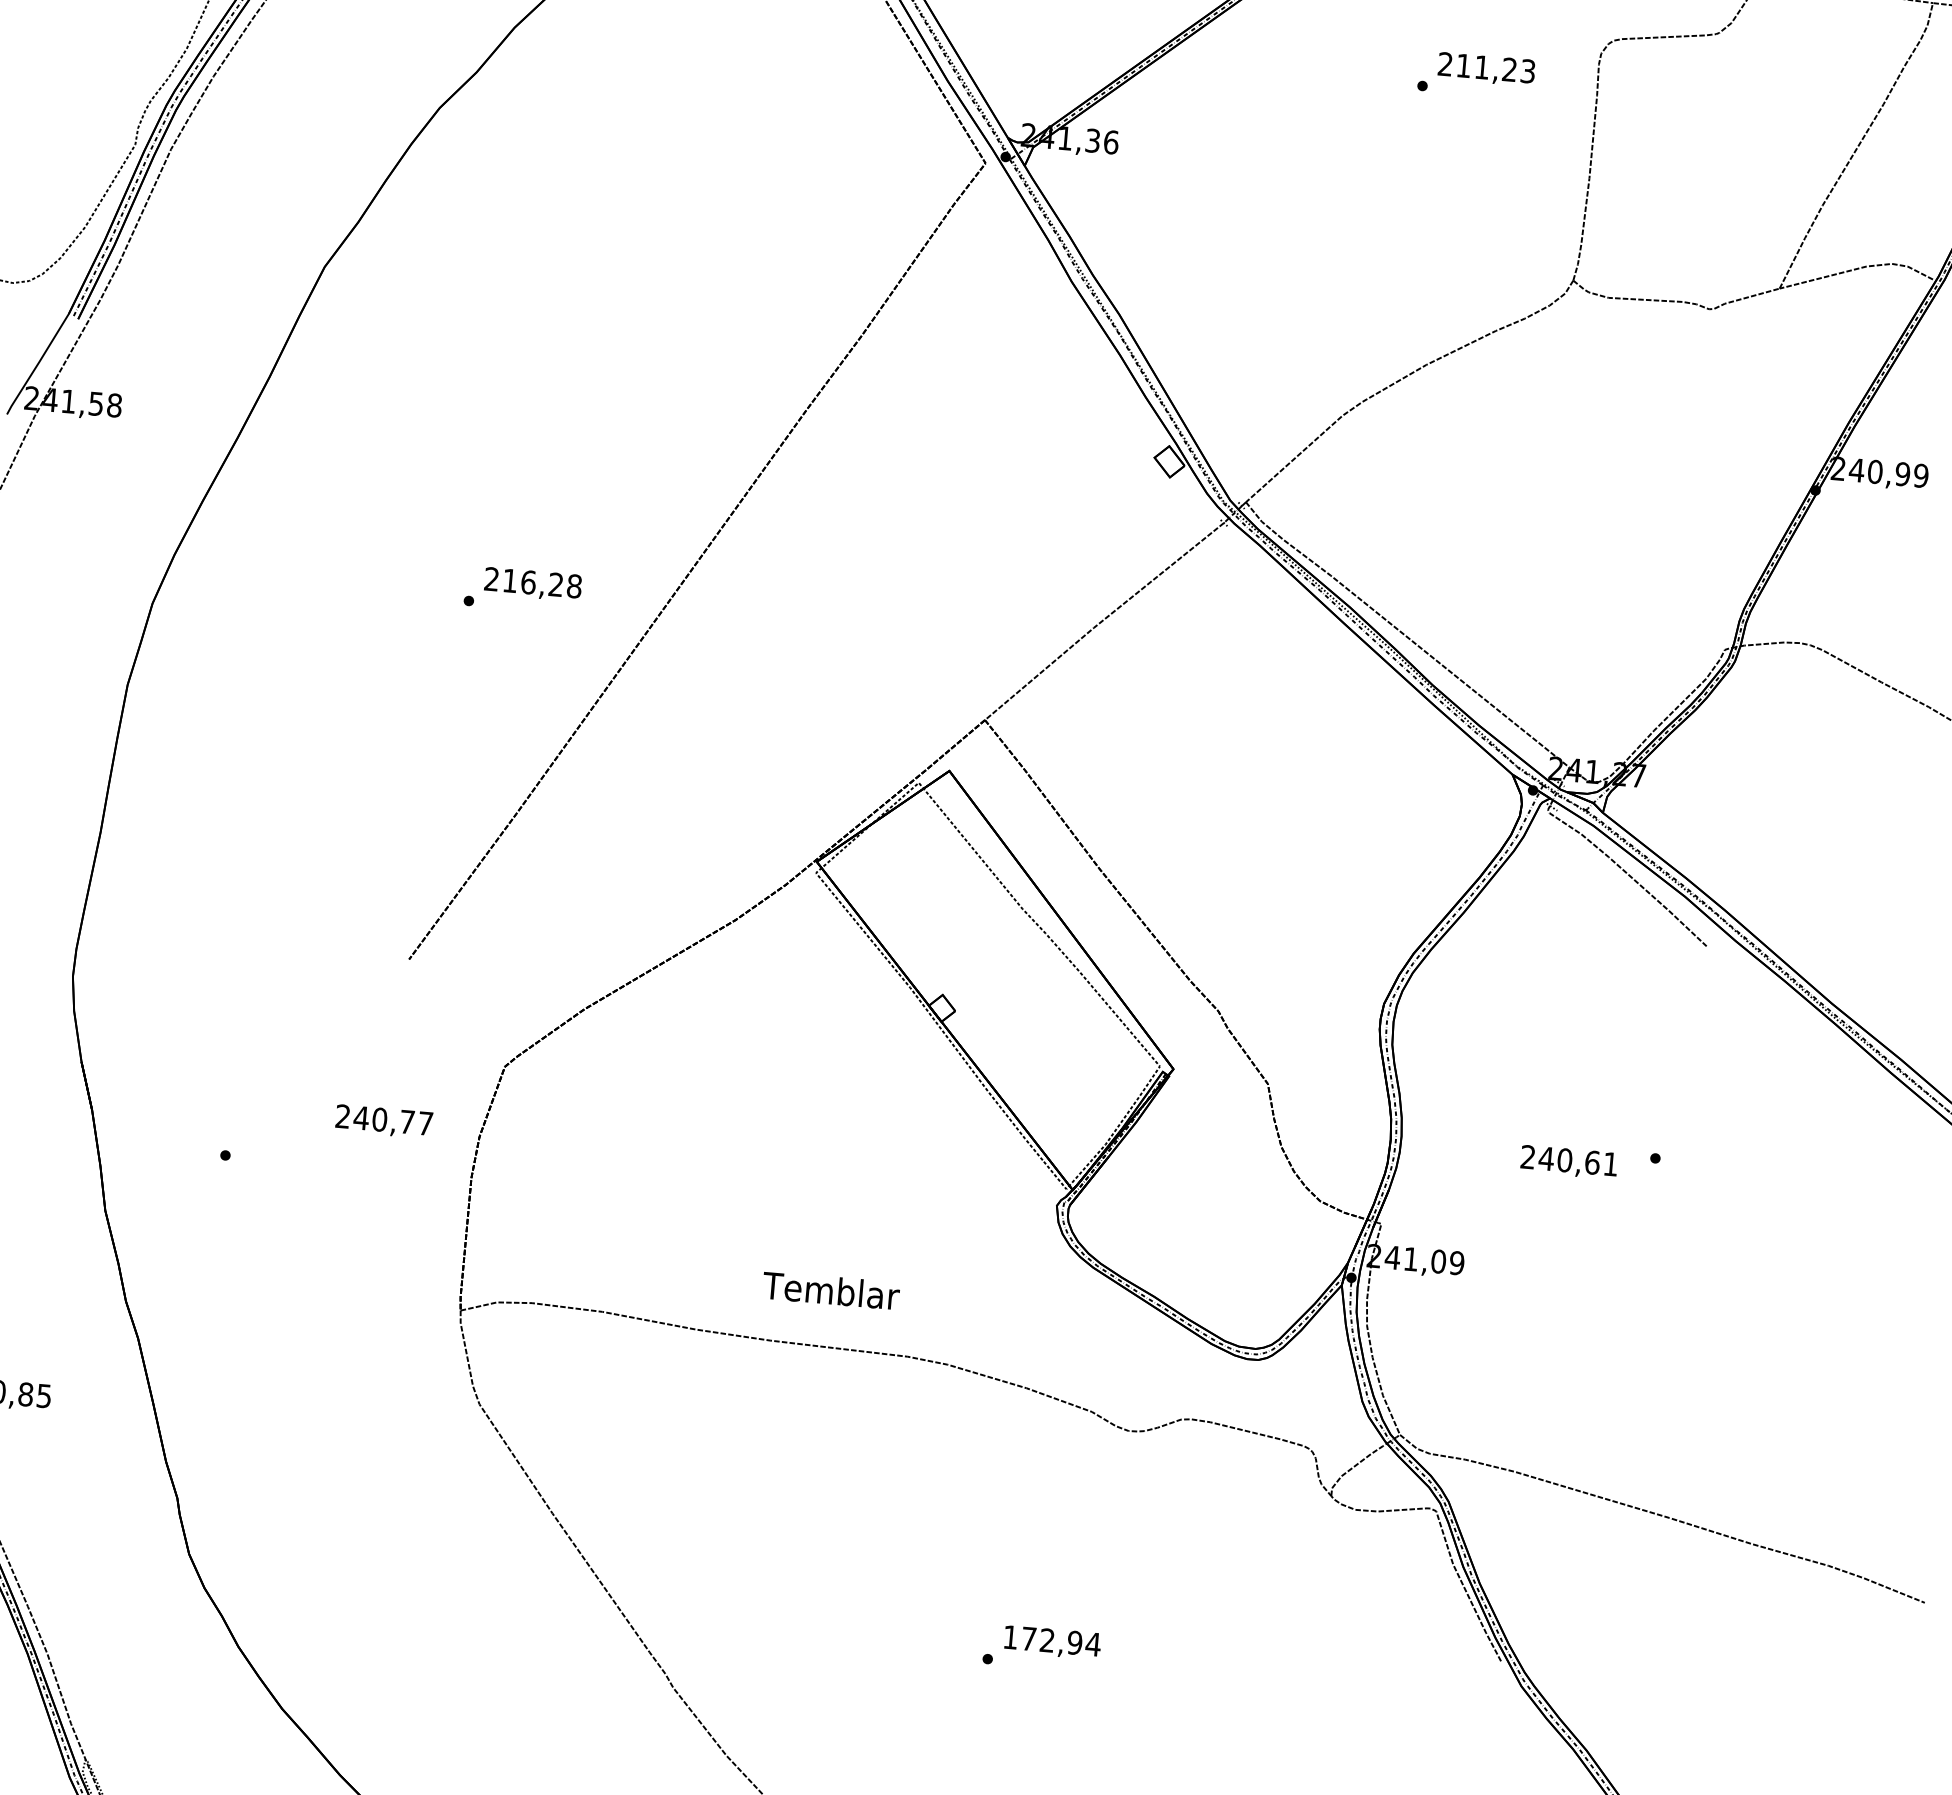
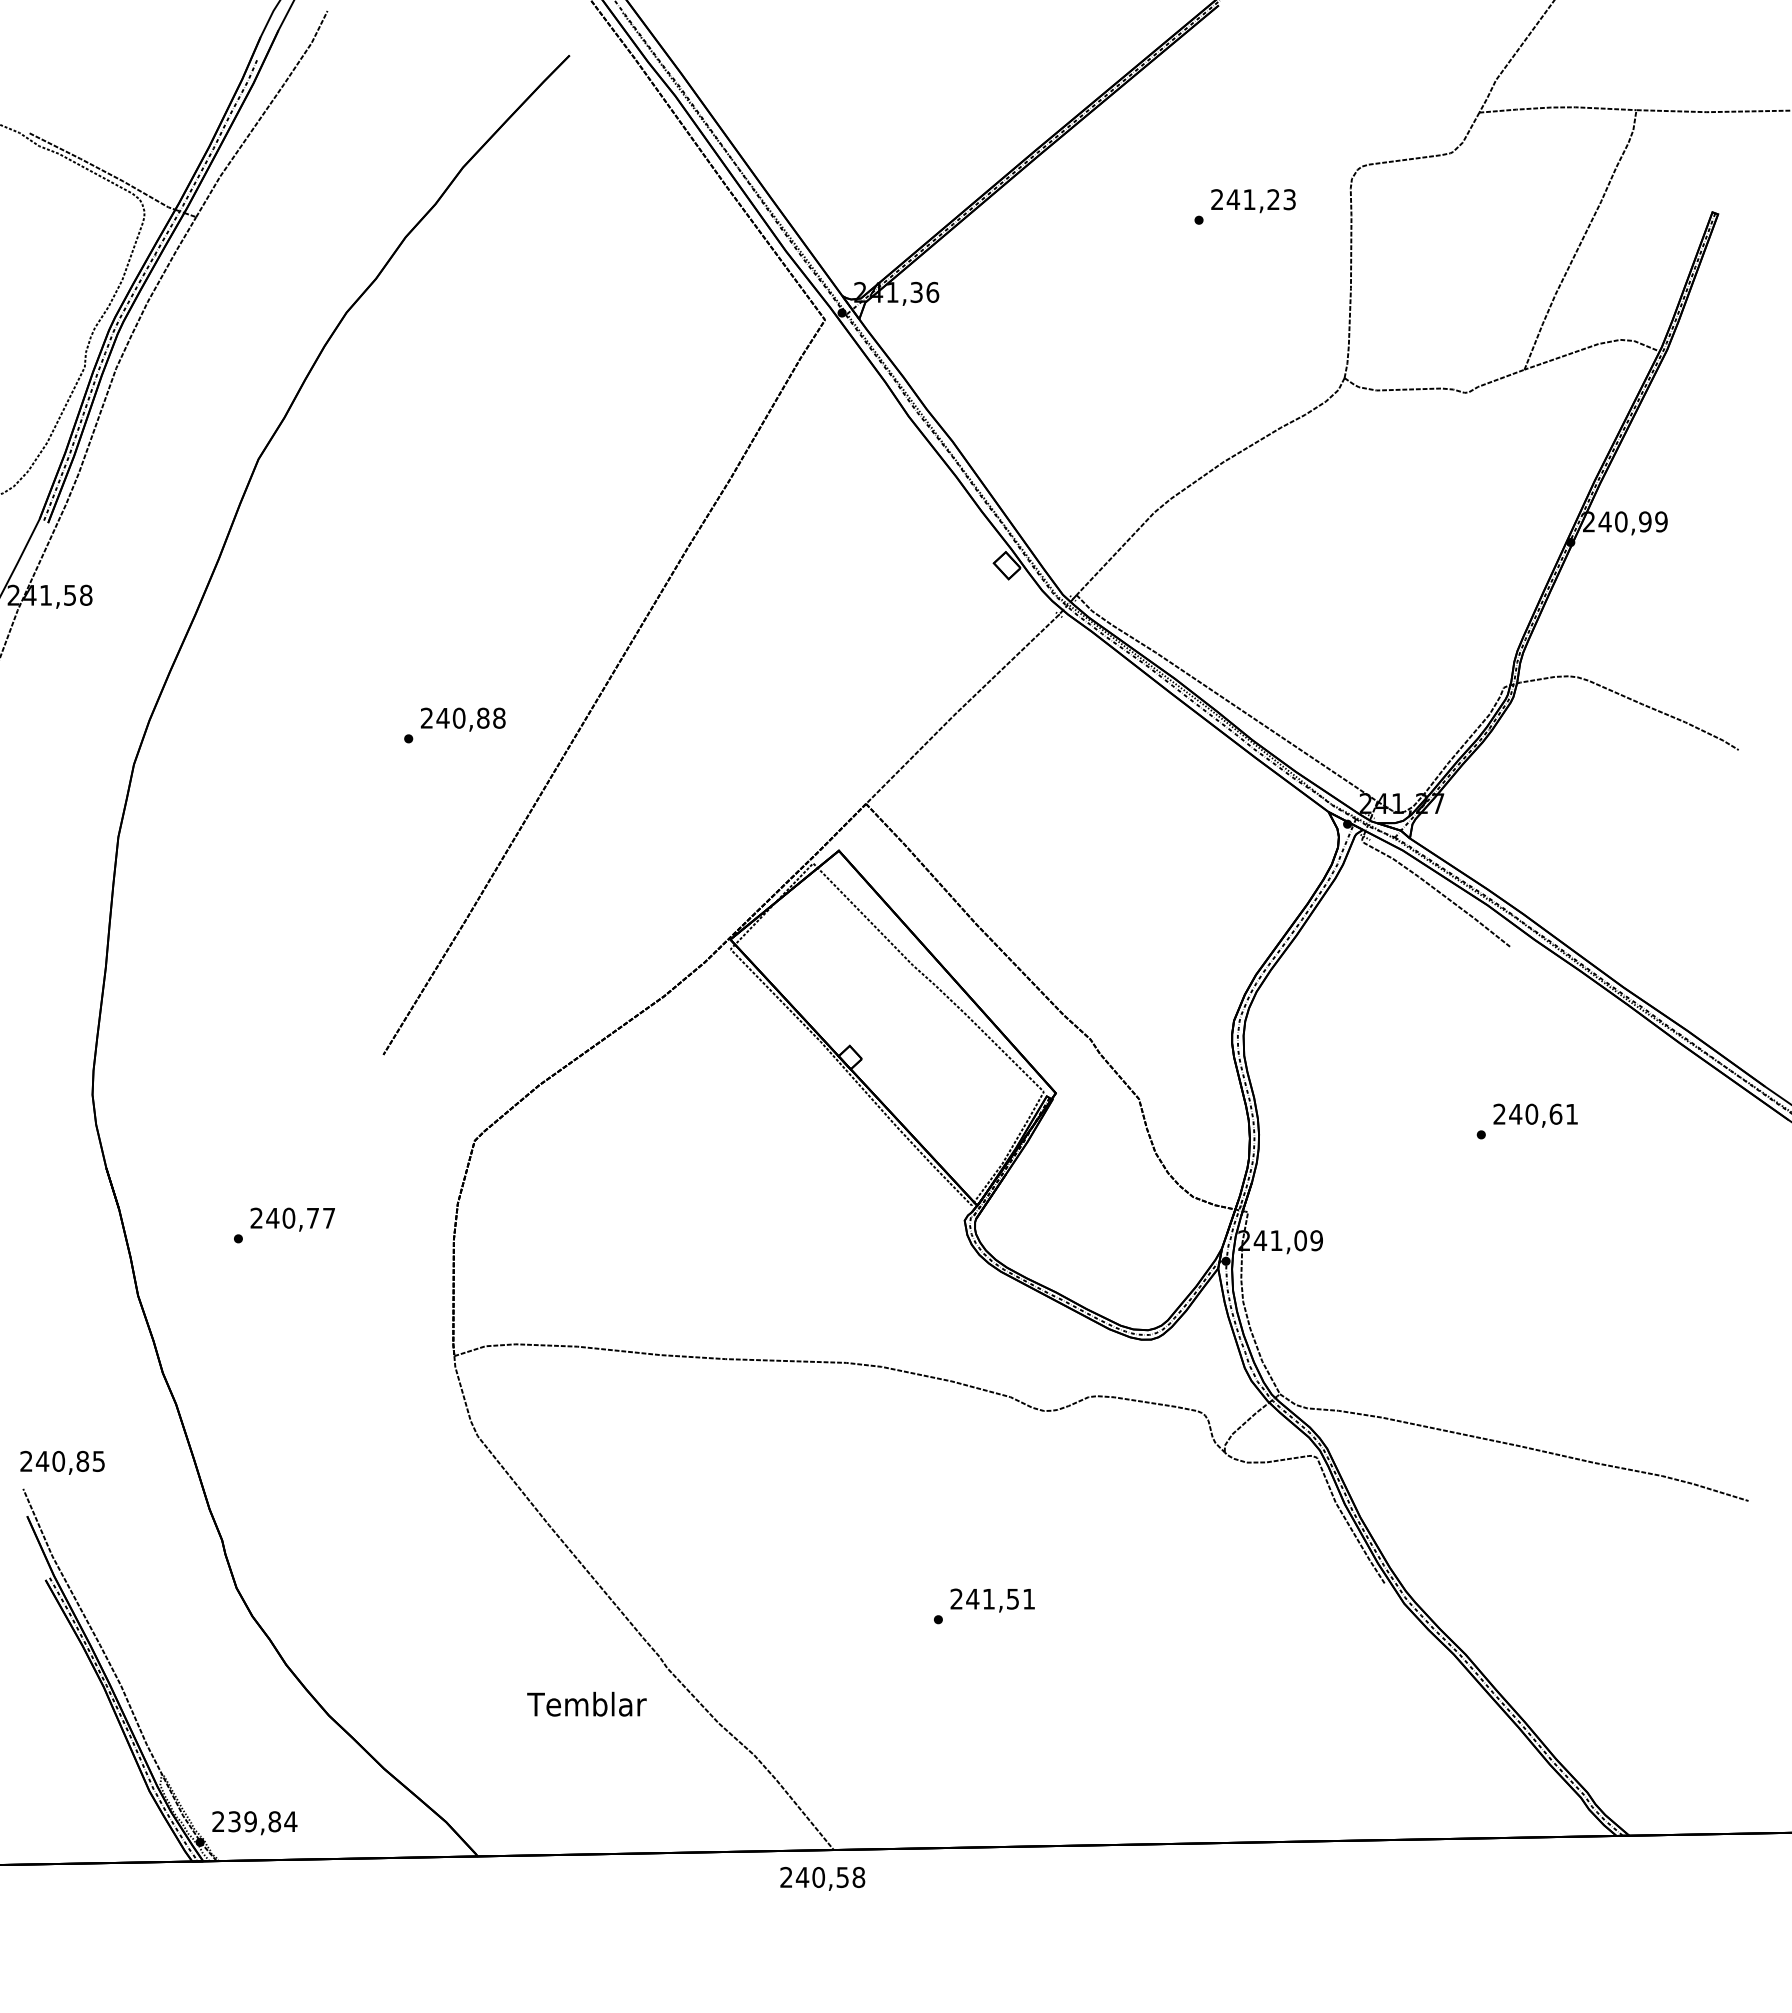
text: (1463, 65) -> (1233, 199), 211,23 -> 241,23
text: (532, 581) -> (462, 717), 216,28 -> 240,88
text: (383, 1121) -> (292, 1219), moved
text: (1569, 1162) -> (1535, 1115), moved
text: (830, 1289) -> (586, 1703), moved
text: (1051, 1640) -> (992, 1598), 172,94 -> 241,51

